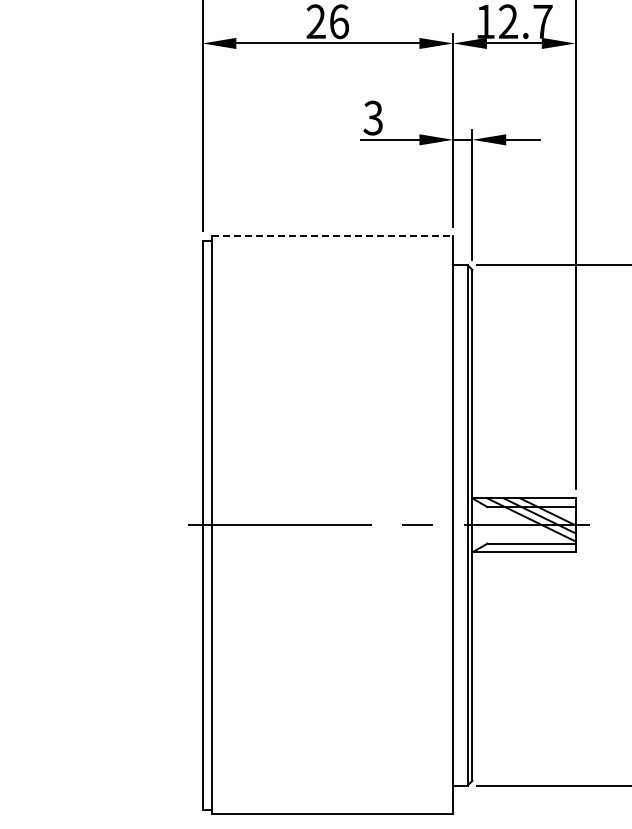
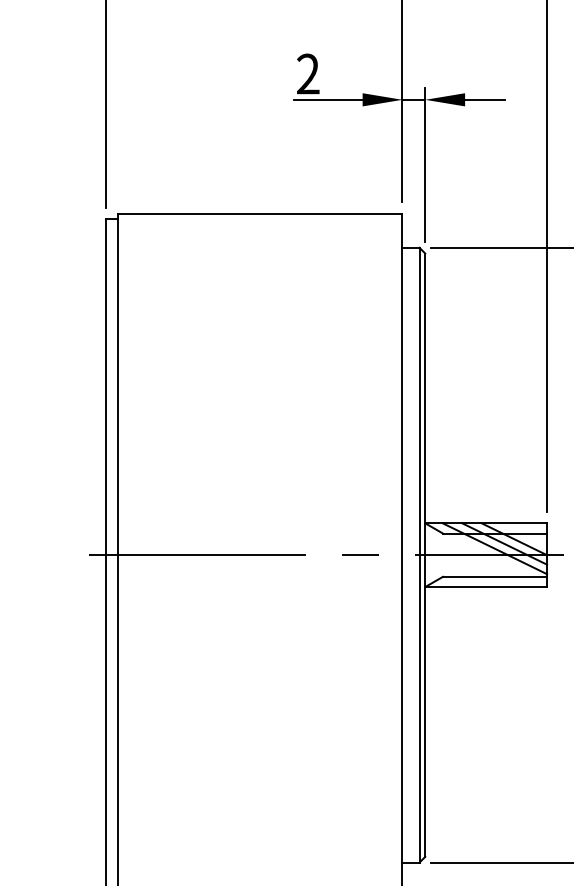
text: (372, 118) -> (307, 74), 3 -> 2
line: (333, 236) -> (261, 213), dashed -> solid

